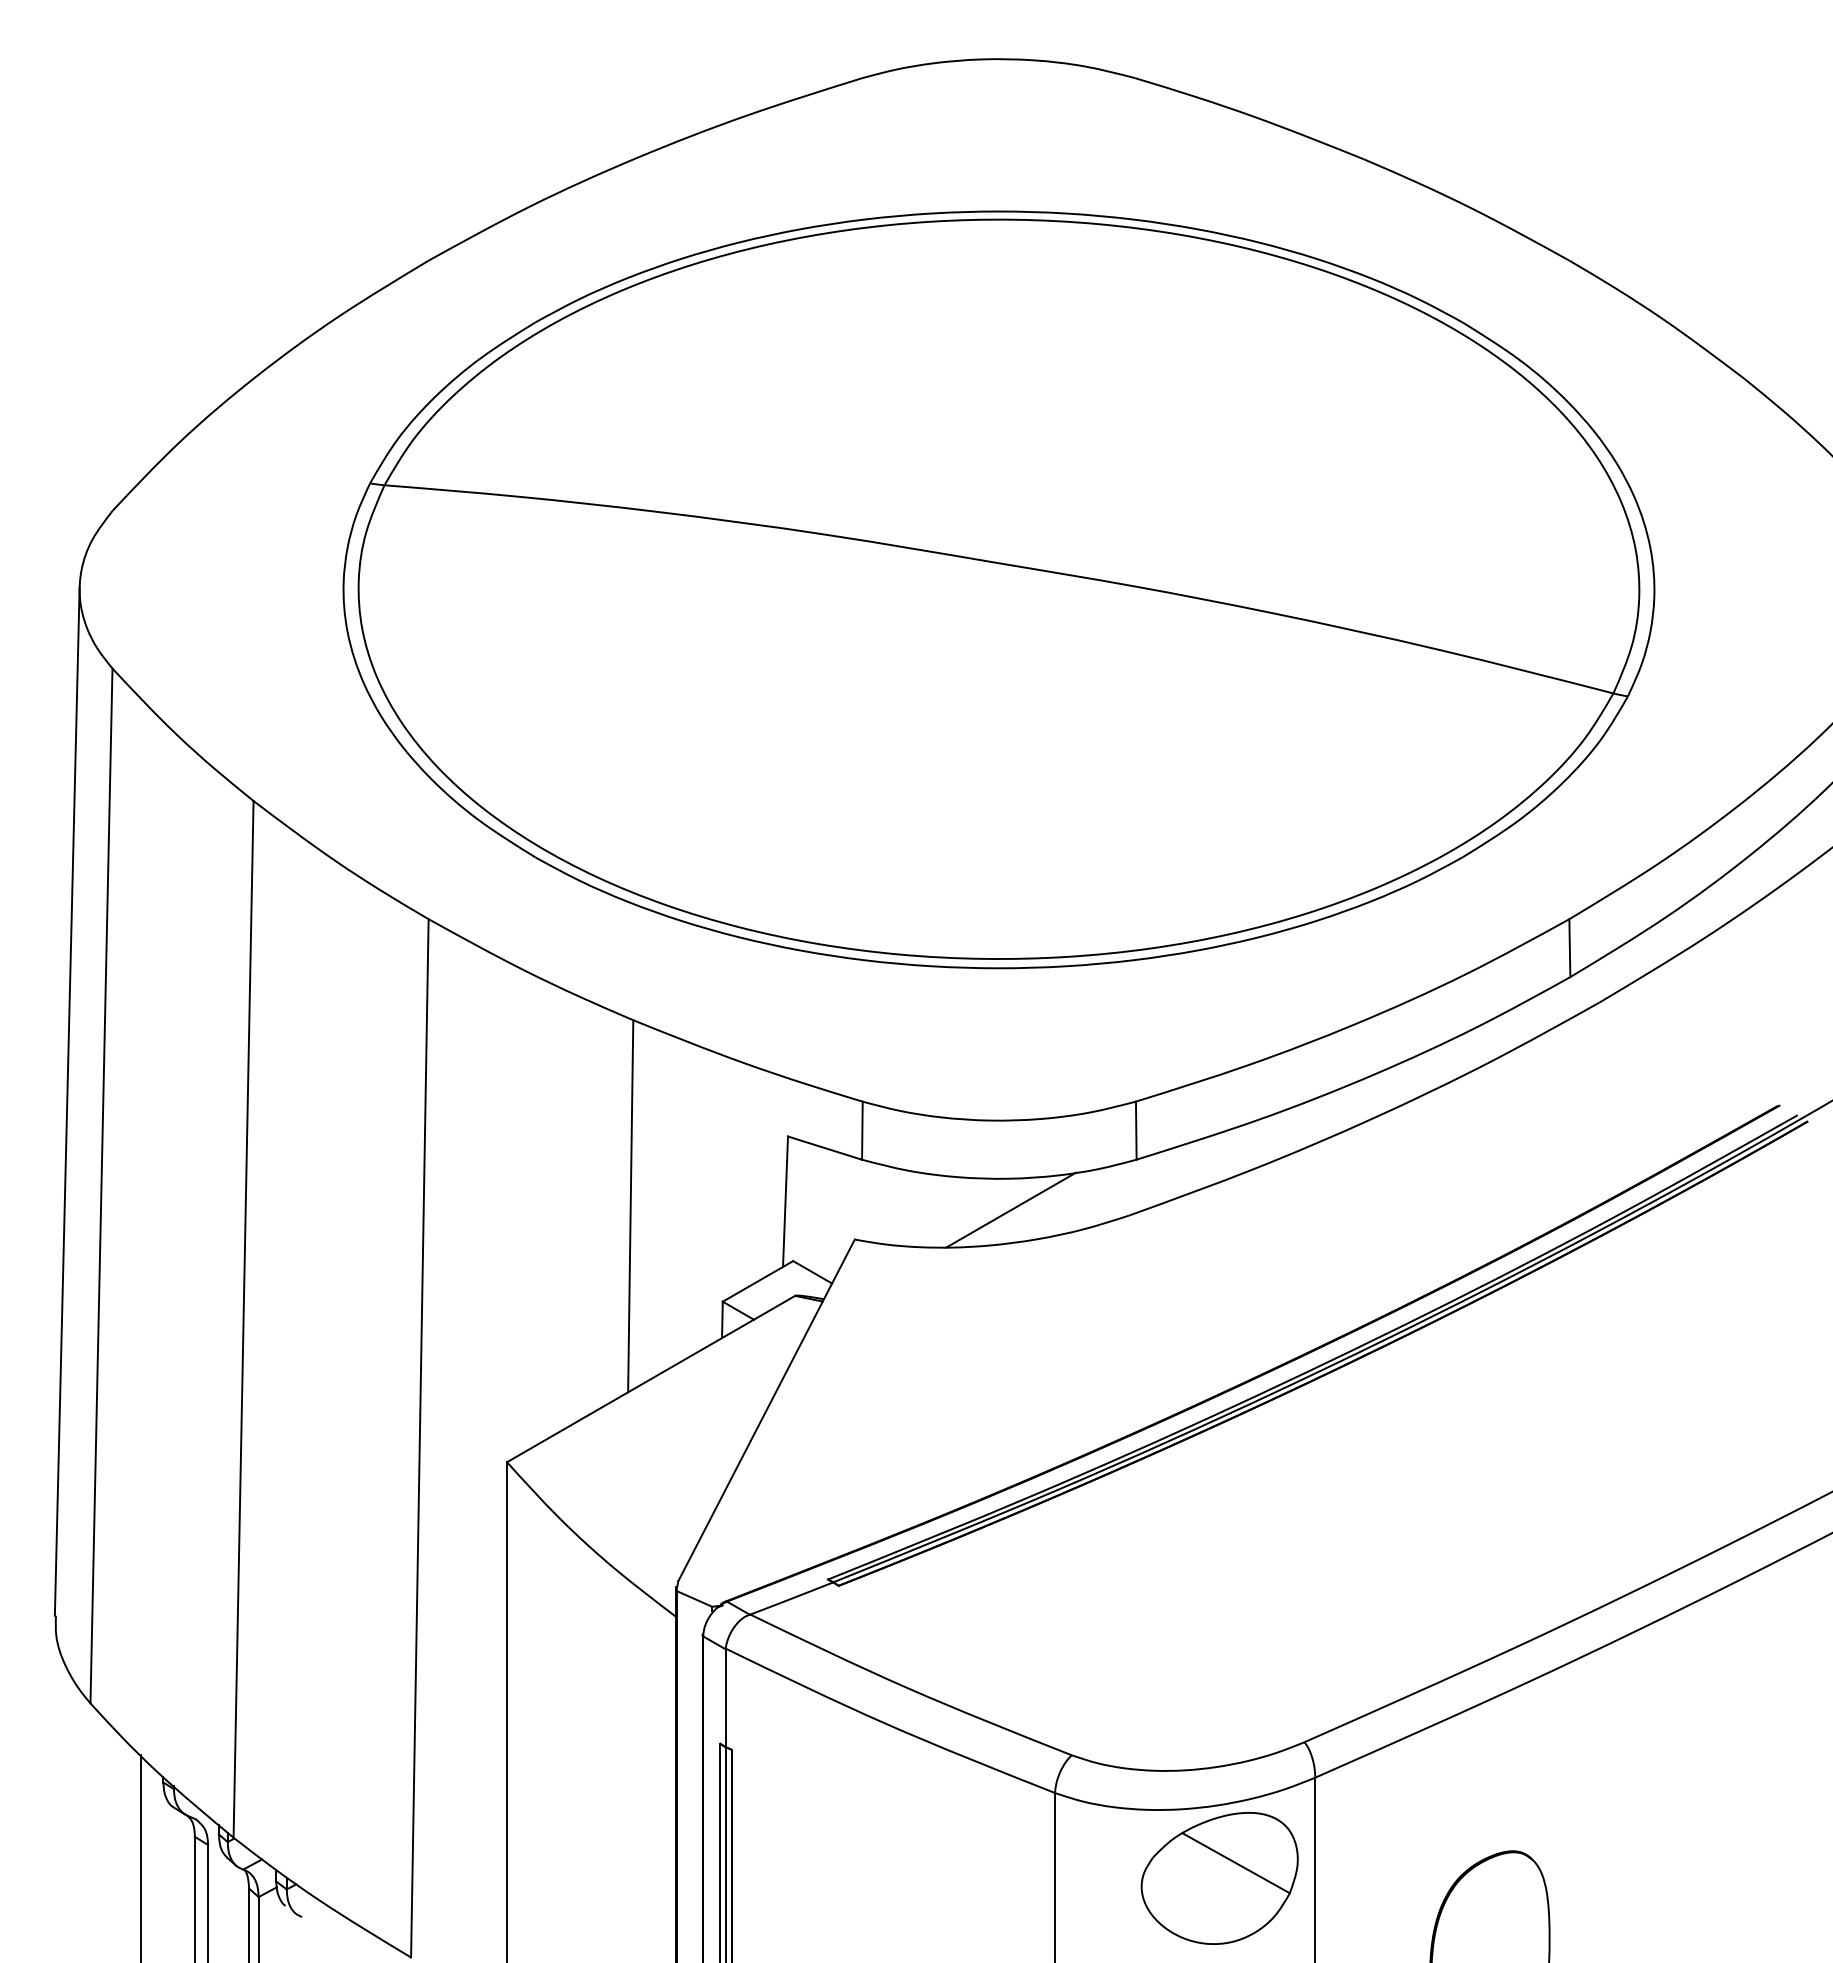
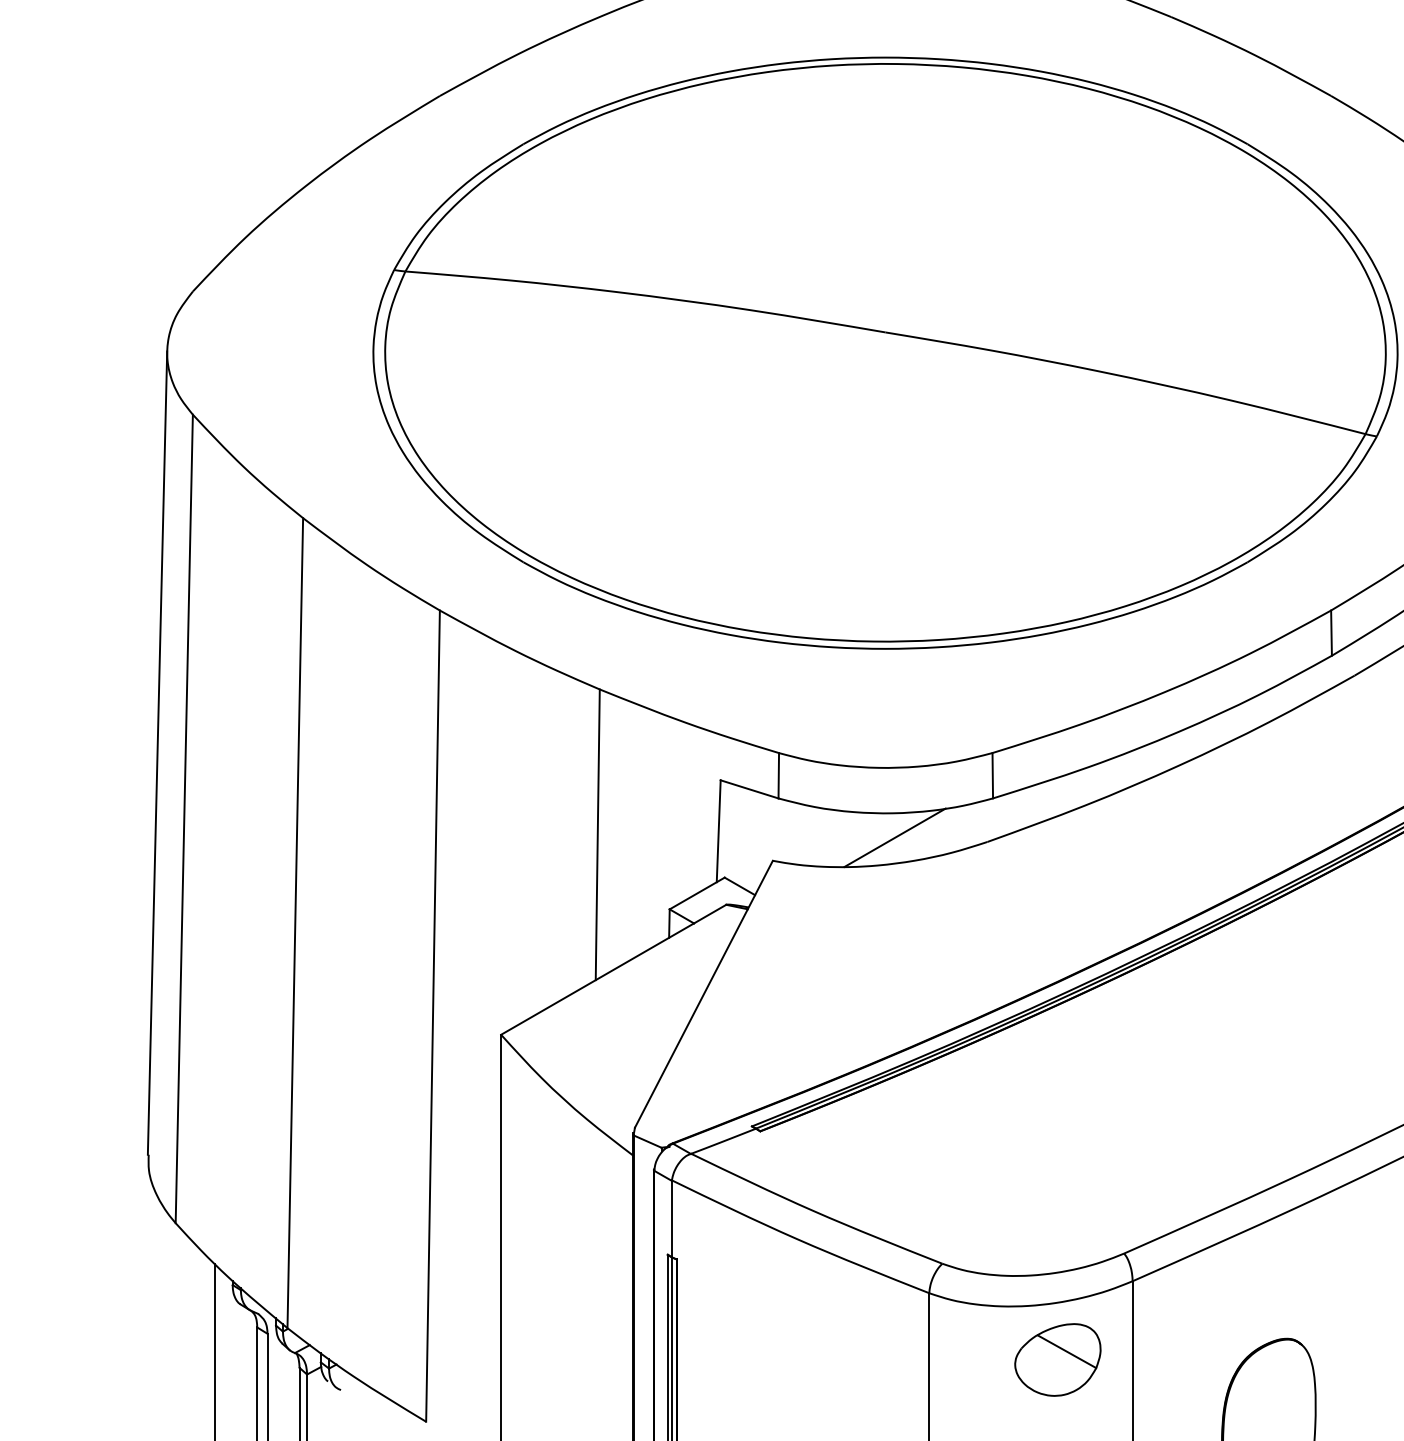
part: (1219, 1878) -> (1057, 1360), size x0.7

